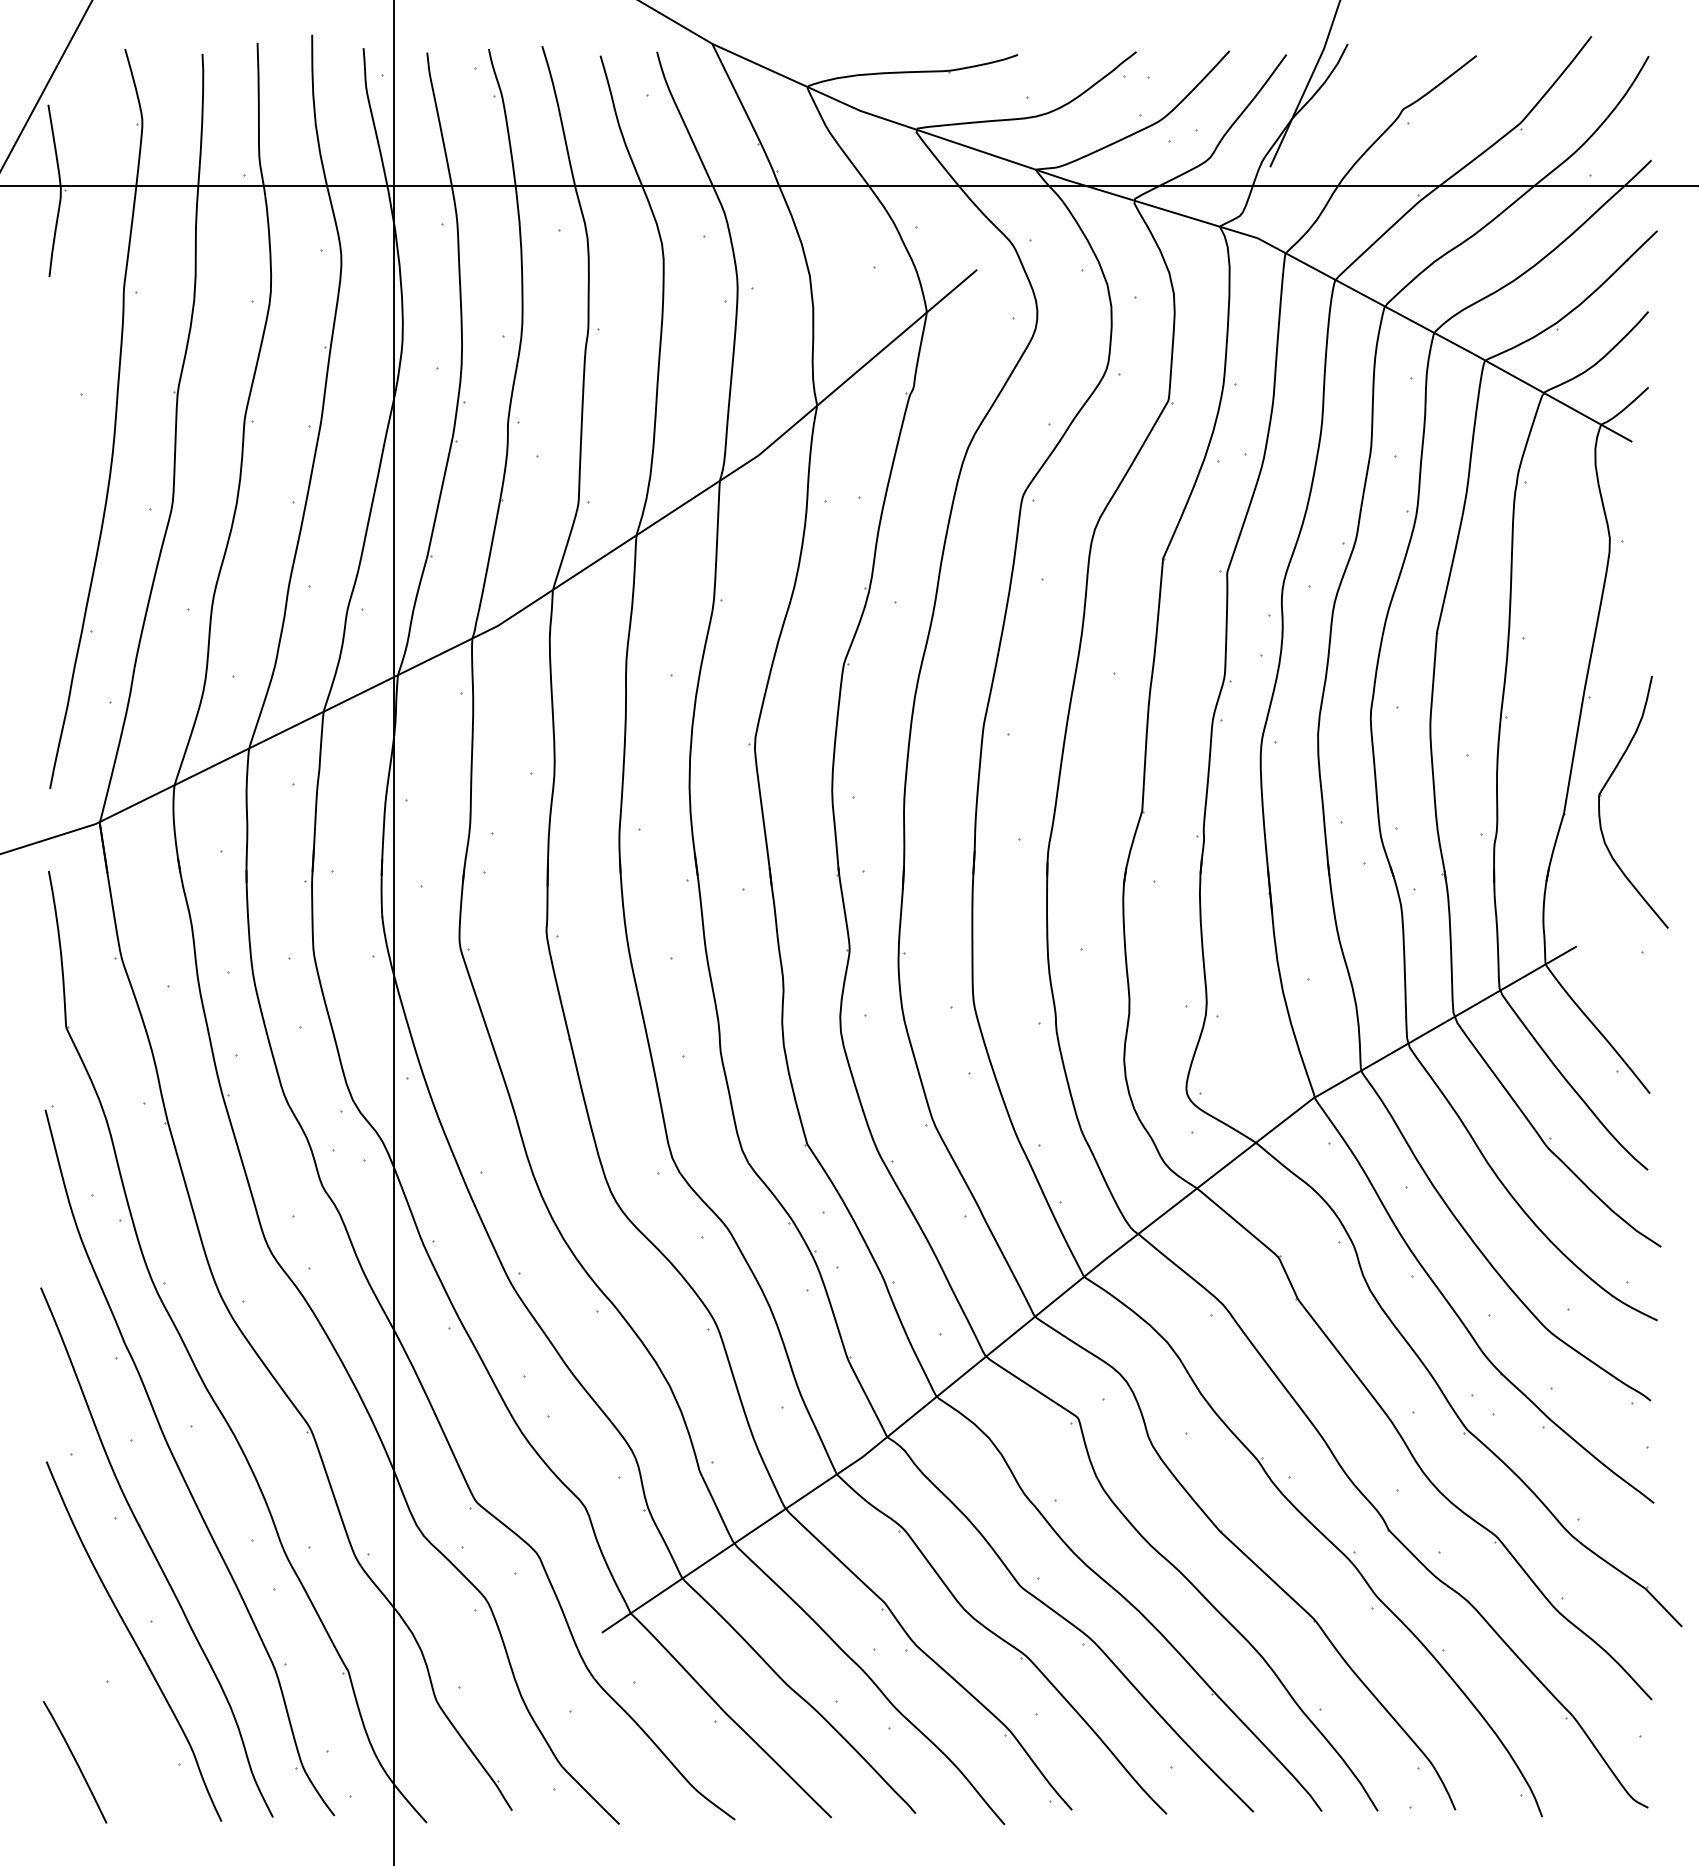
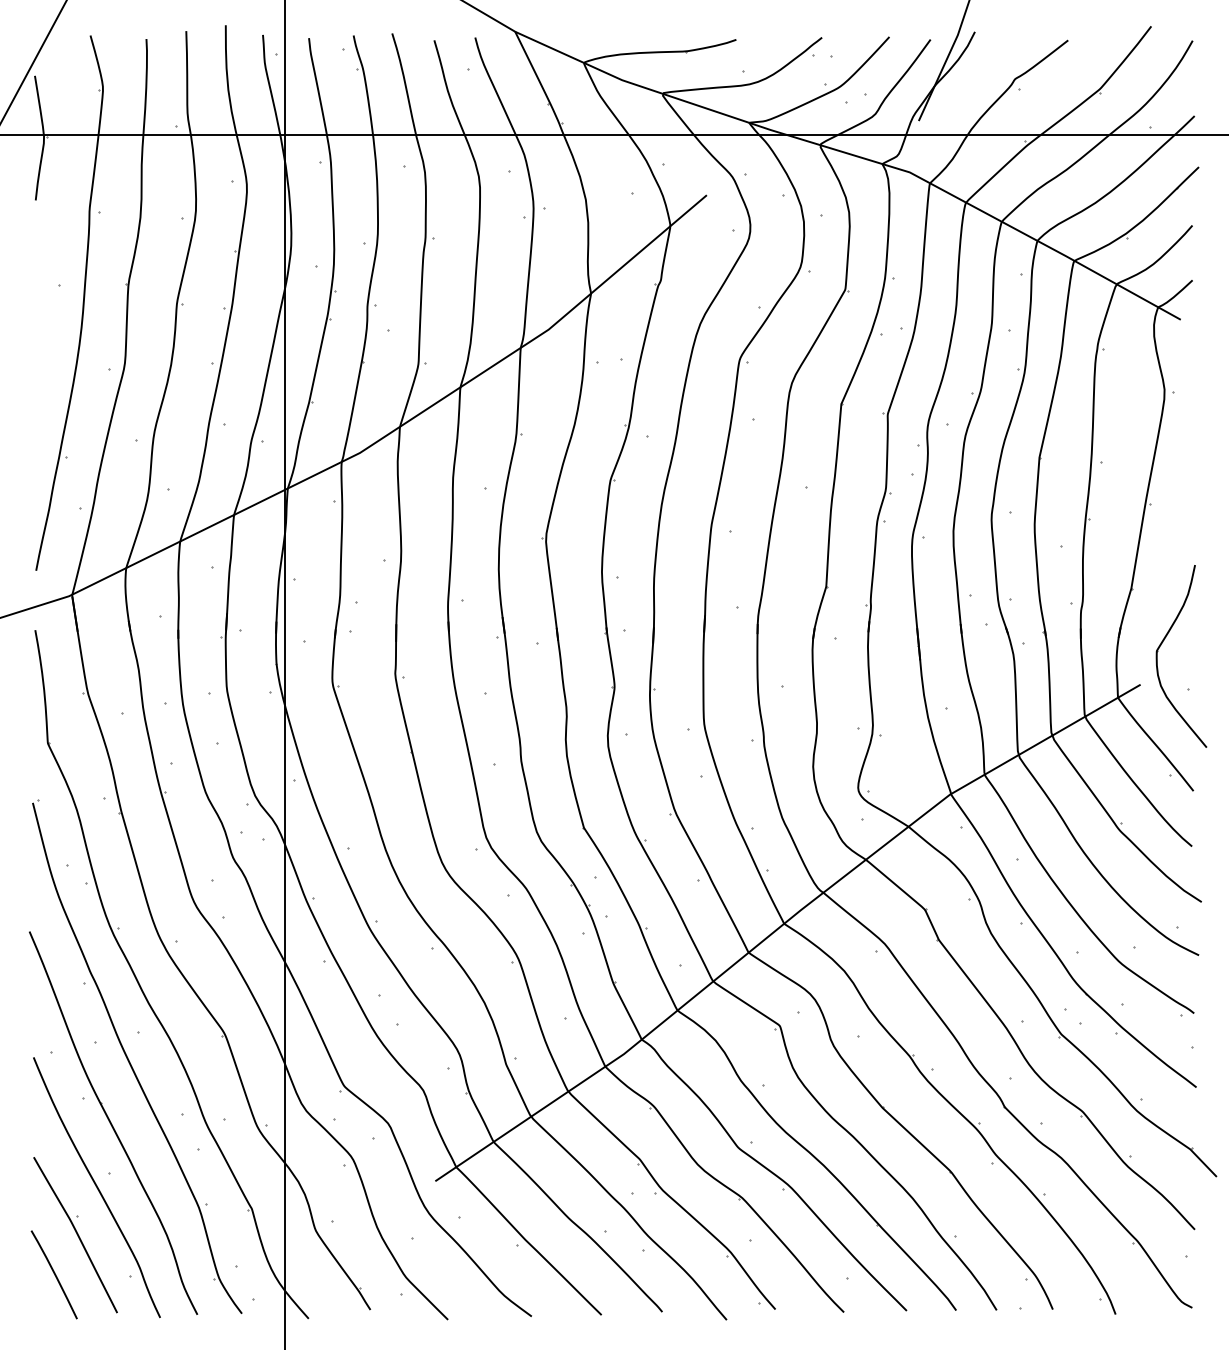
part: (1607, 783) -> (1162, 642), moved
curve: (106, 1706) -> (77, 1234), added

